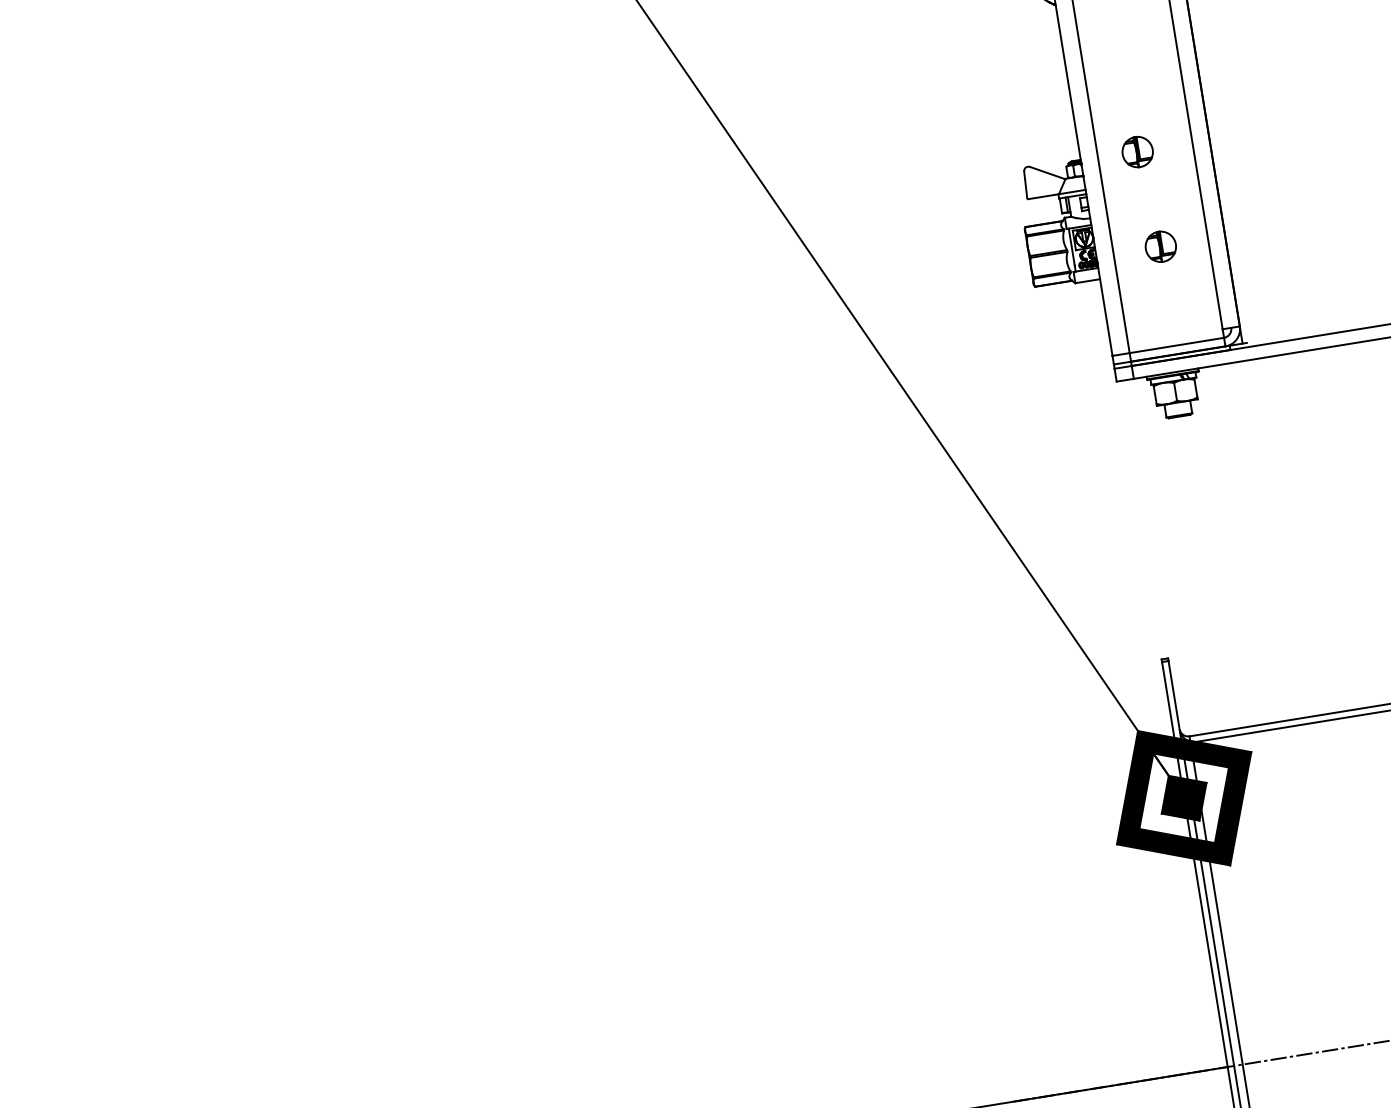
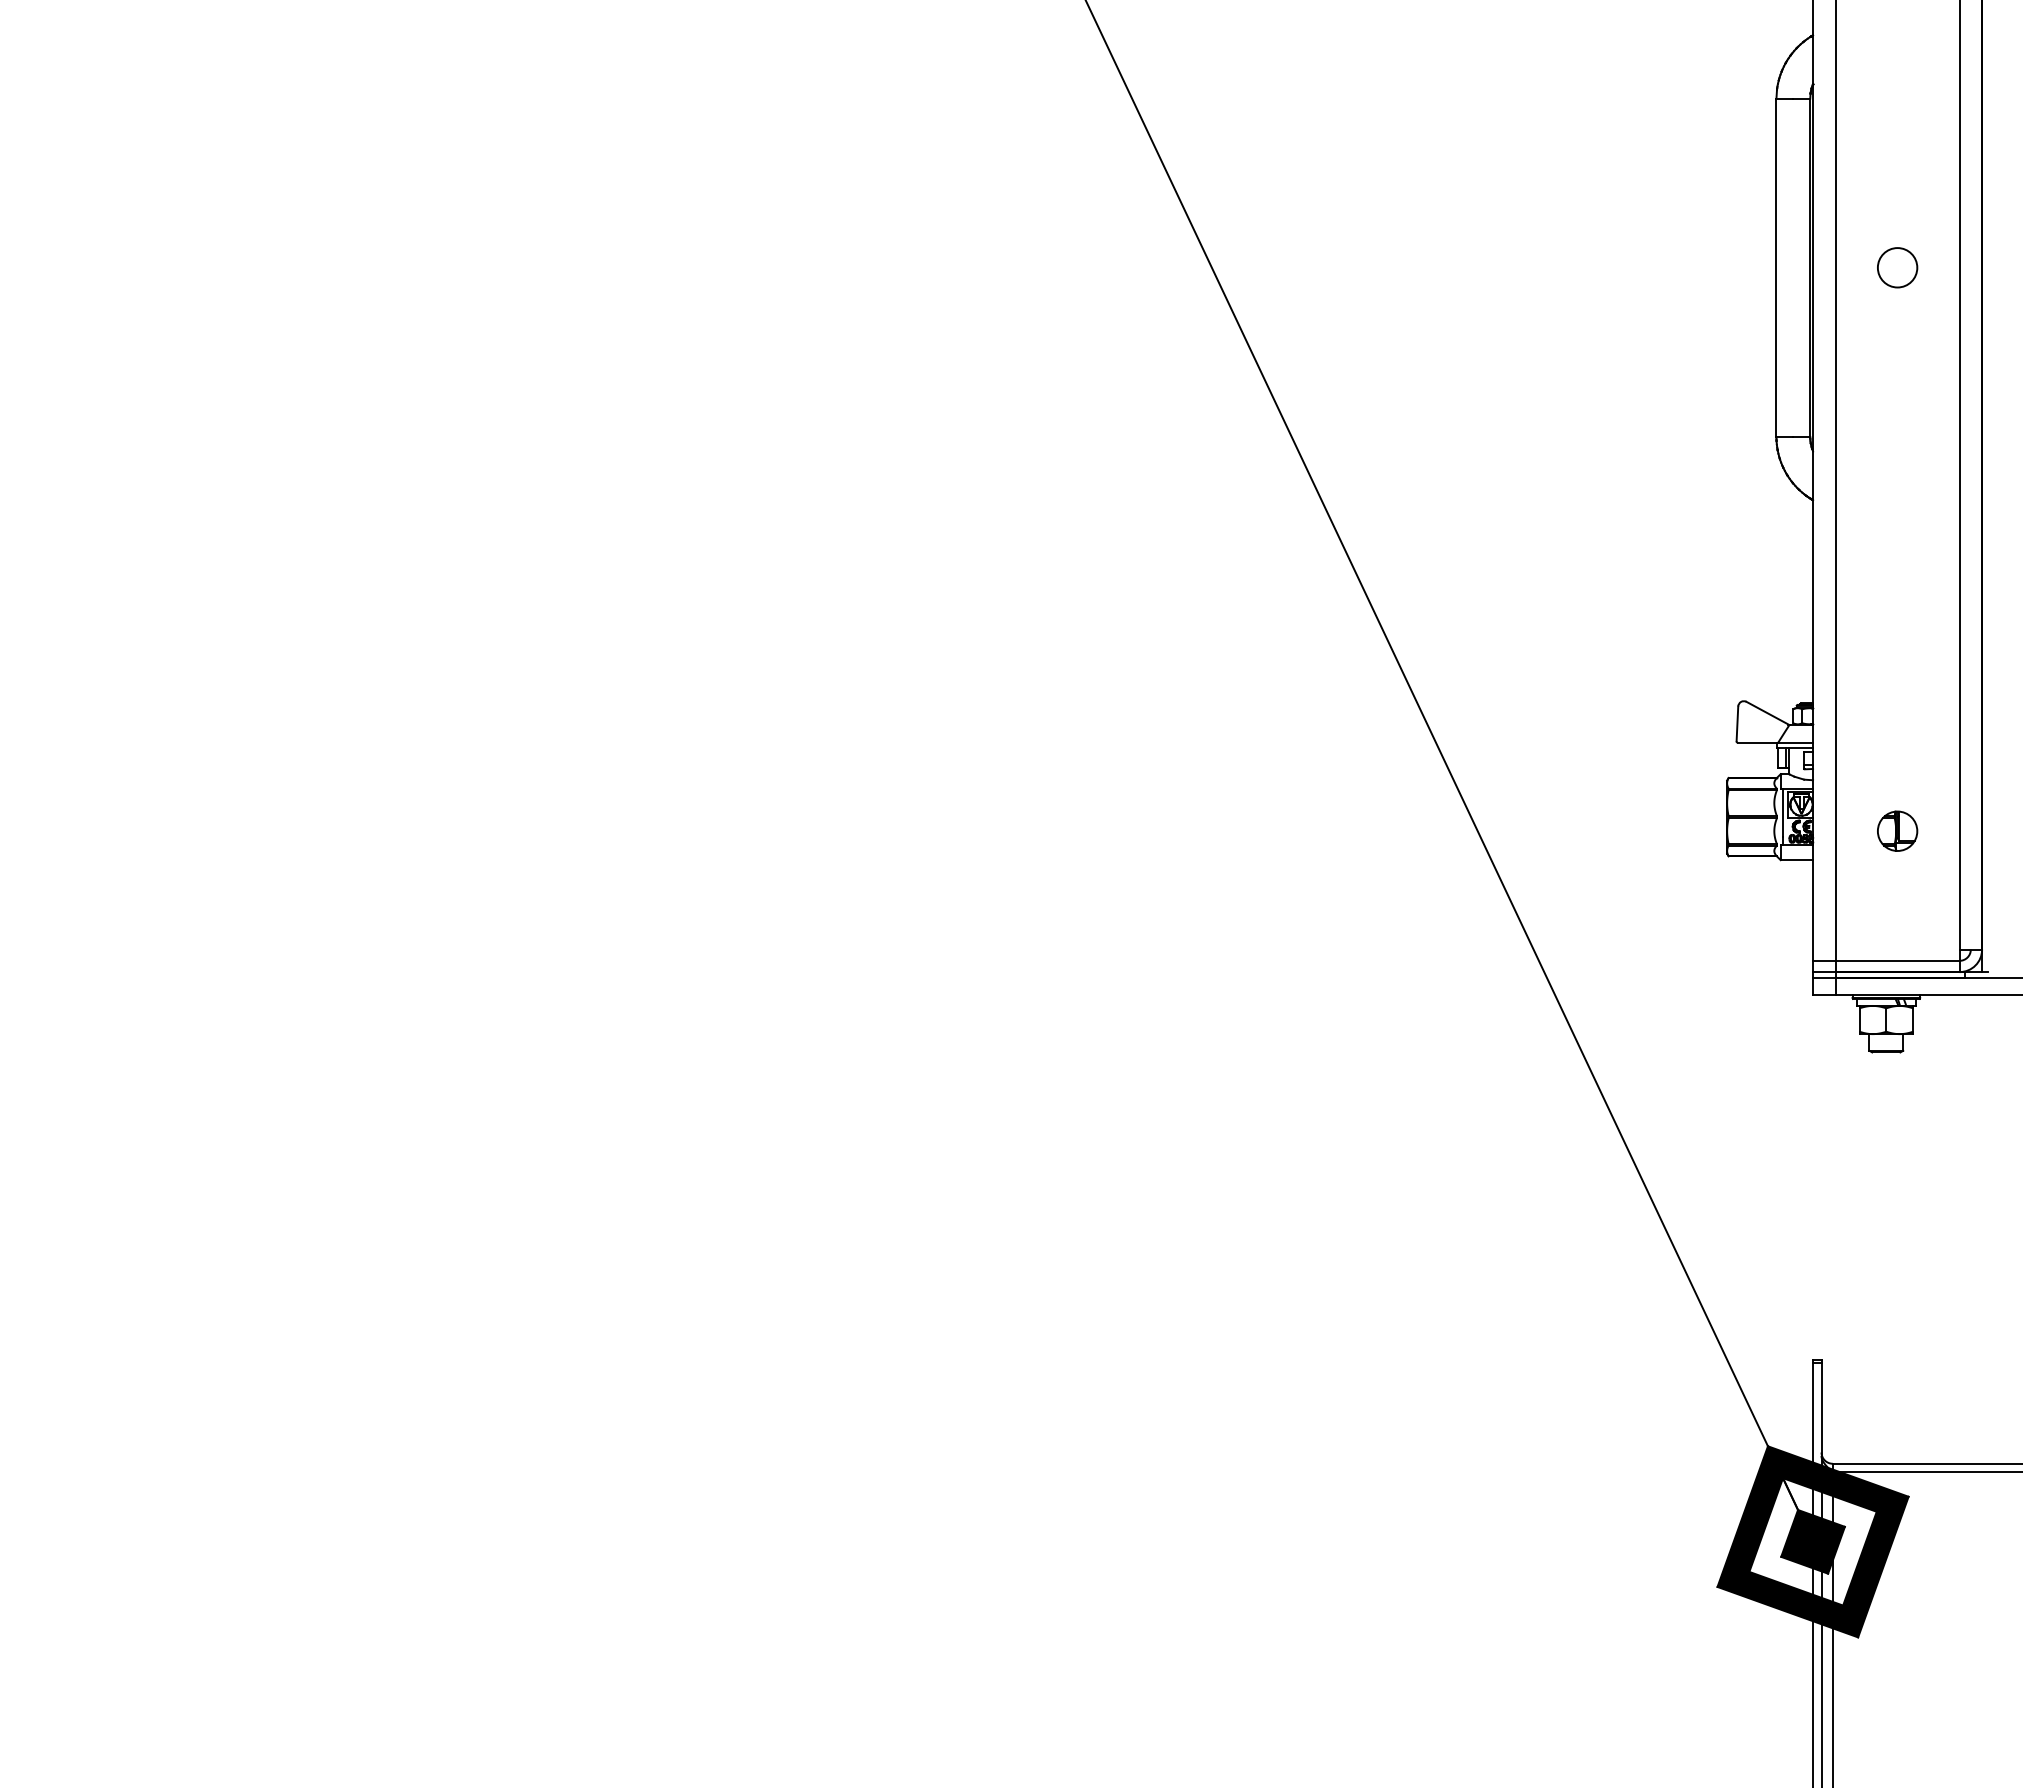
part: (1137, 151) -> (1887, 704), removed

